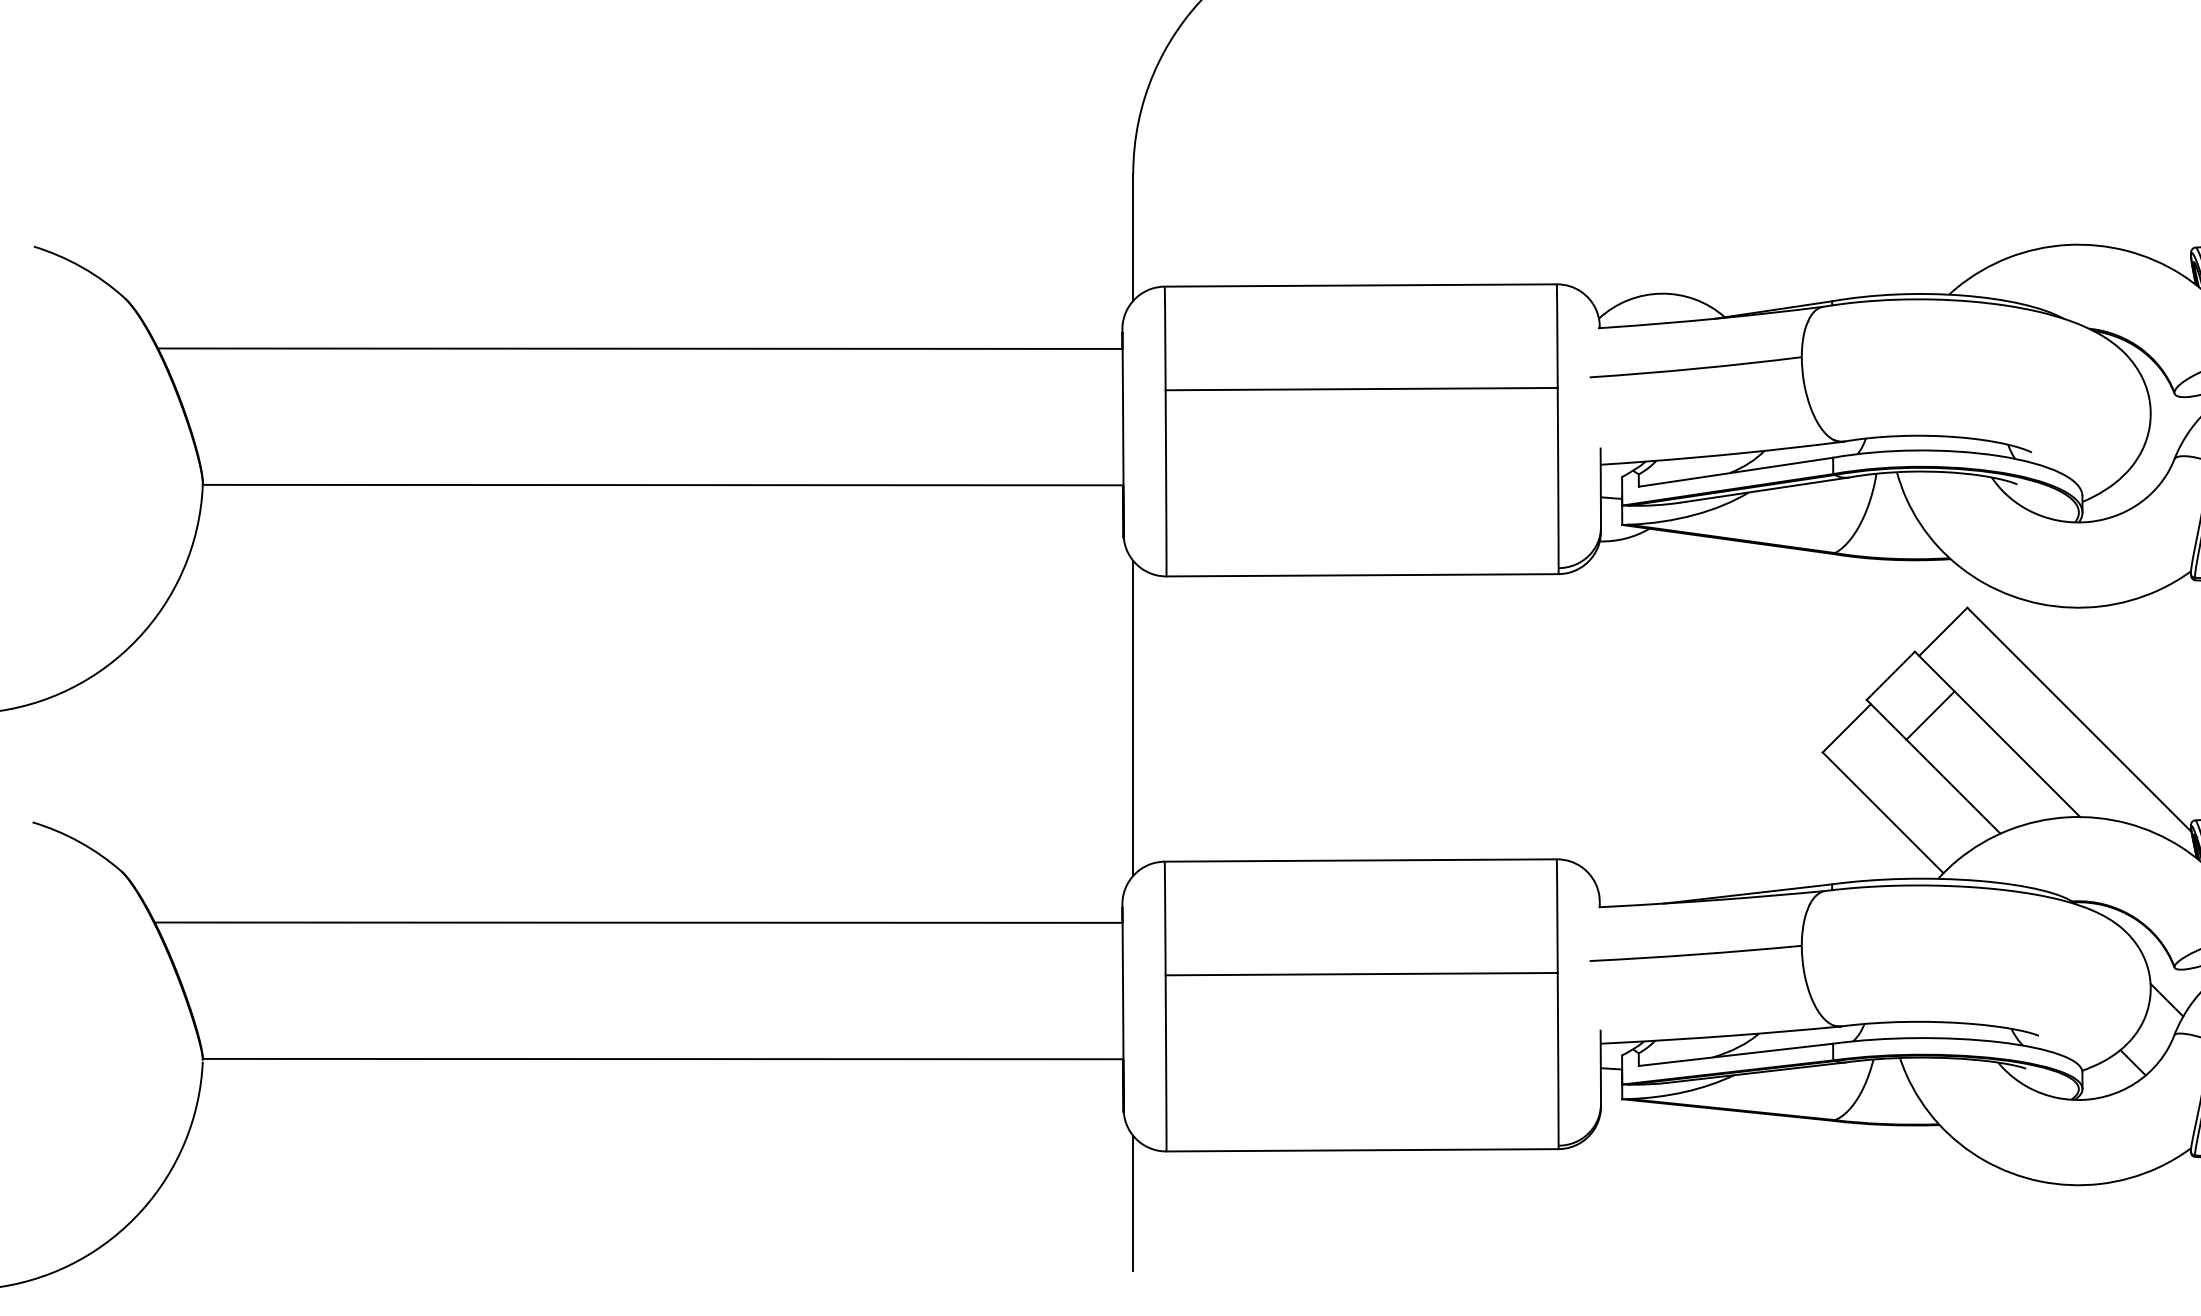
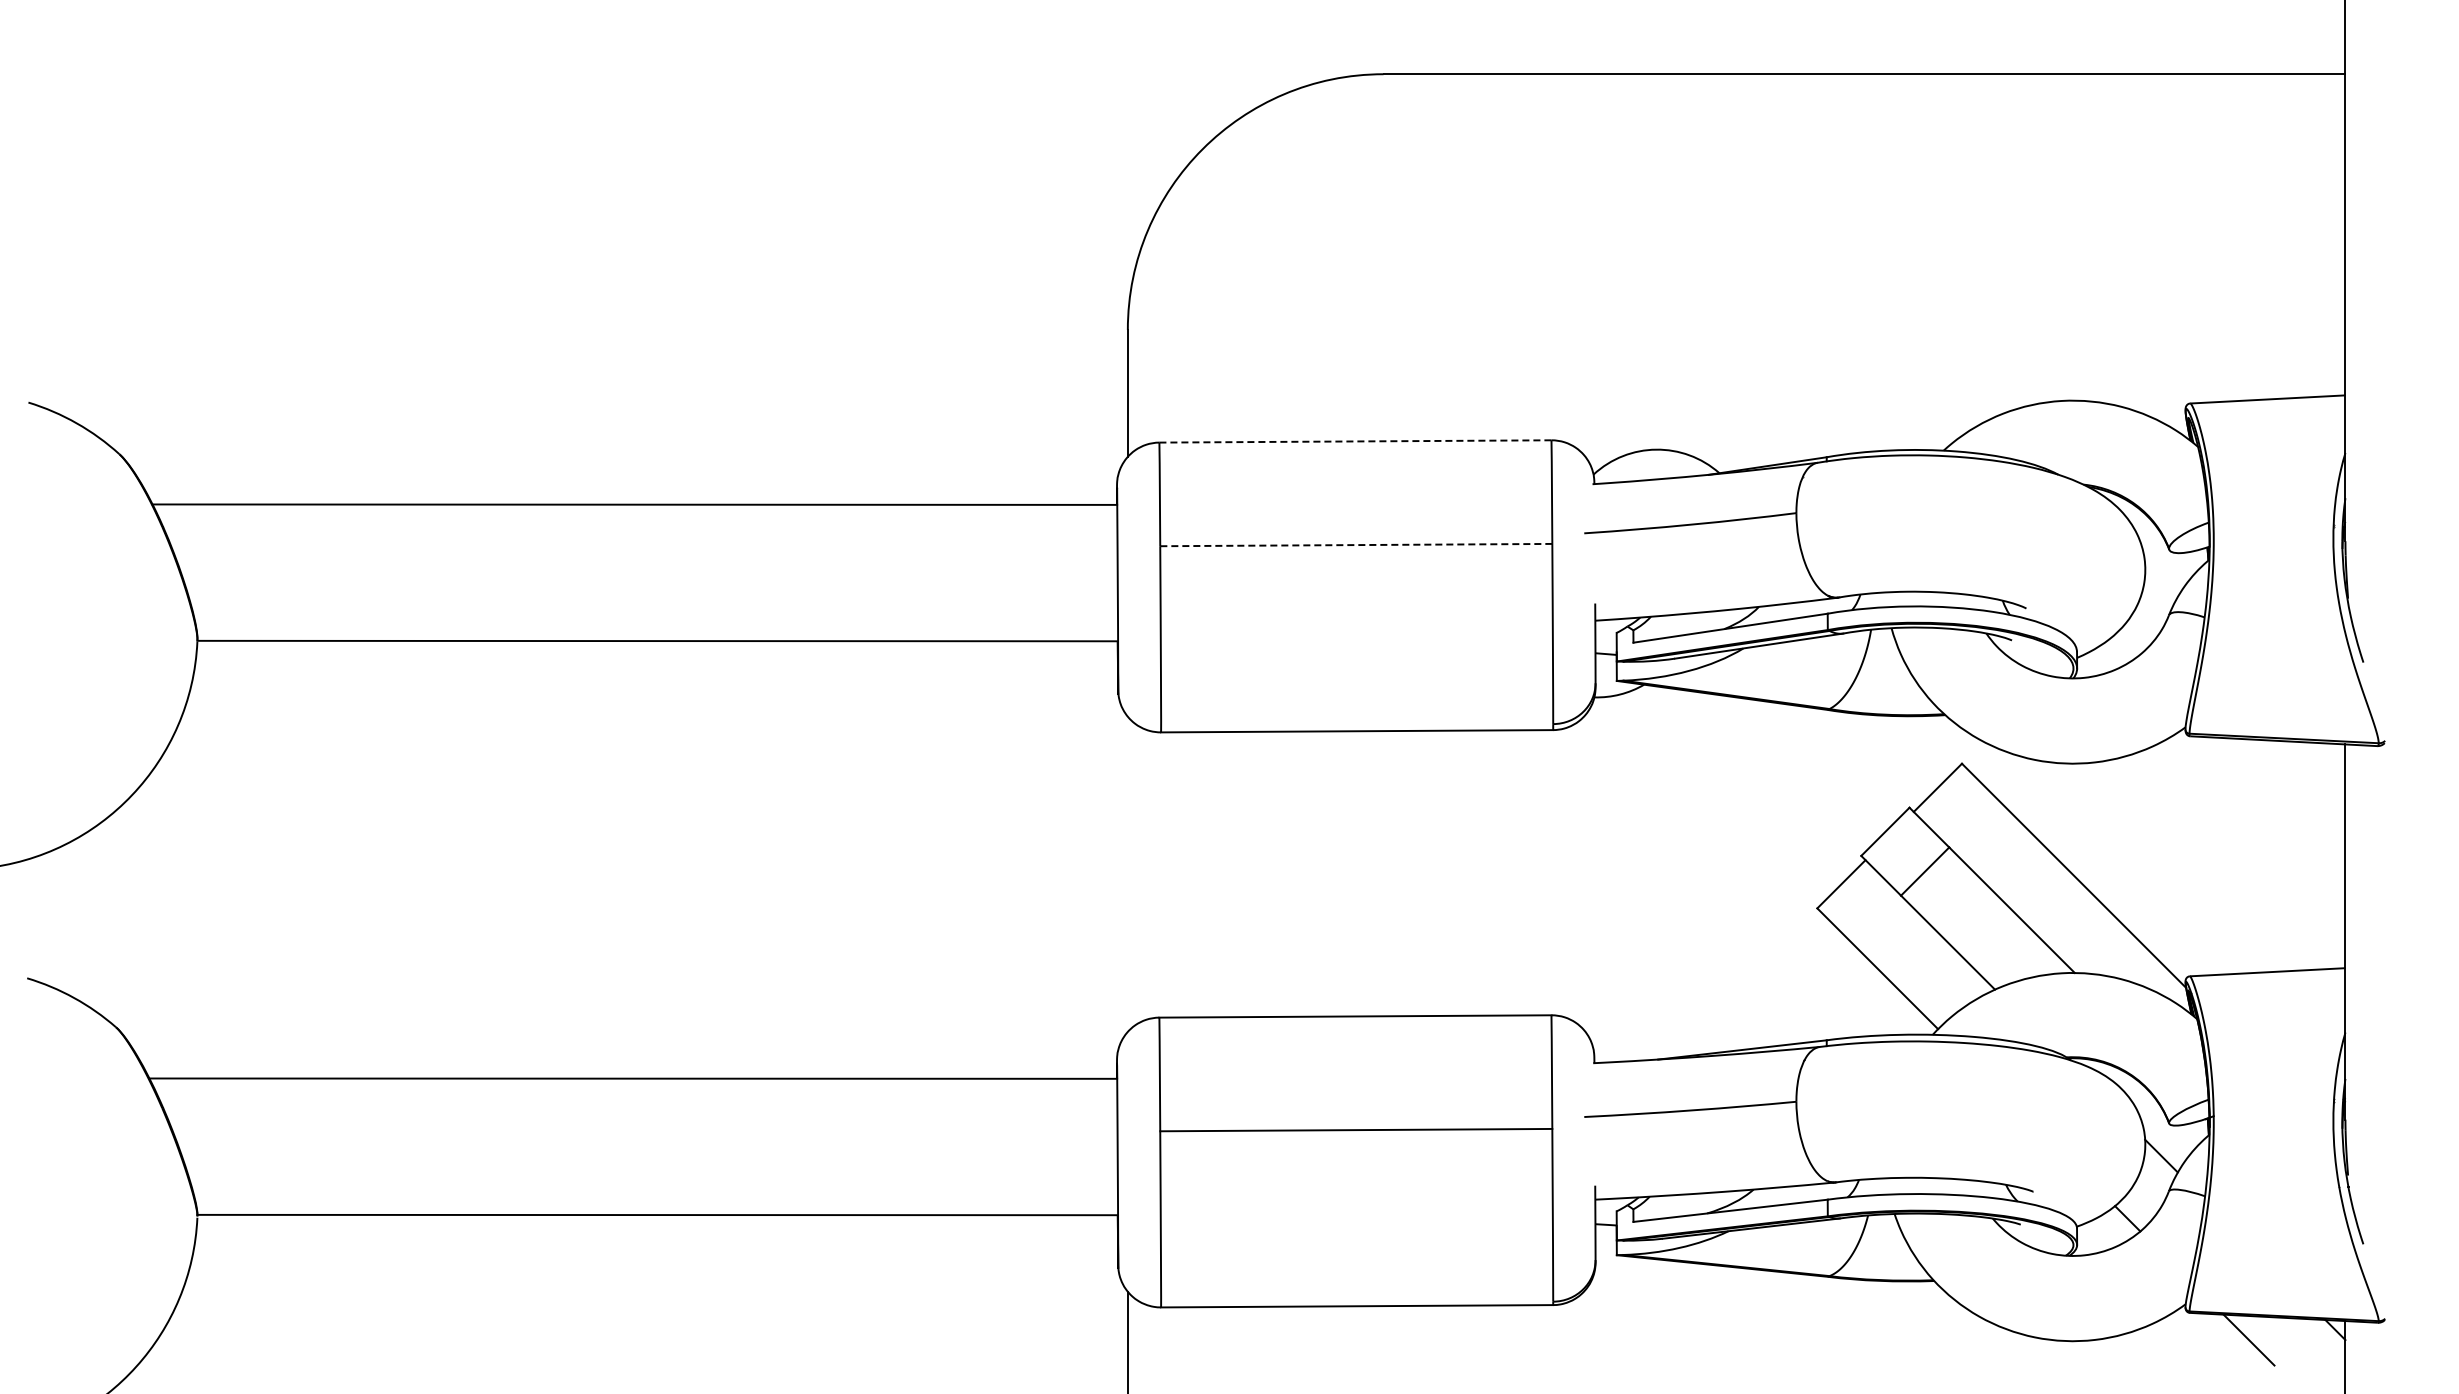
line: (1360, 285) -> (1355, 441), solid -> dashed
line: (1360, 389) -> (1355, 545), solid -> dashed
line: (1132, 717) -> (1127, 873), removed

